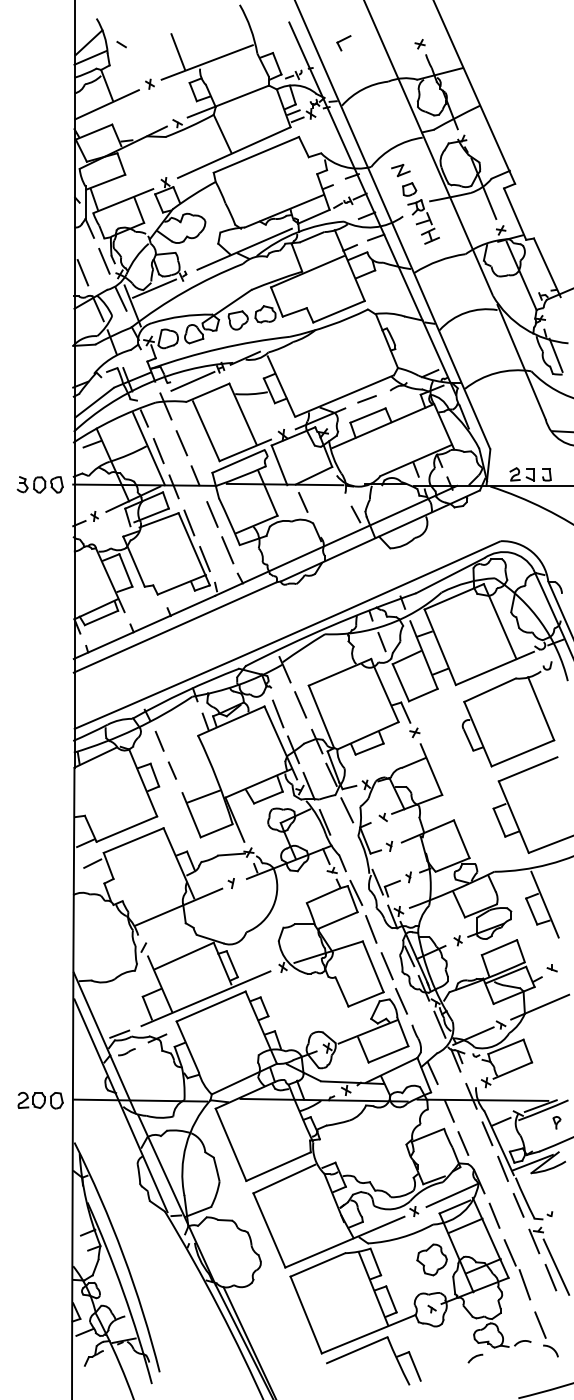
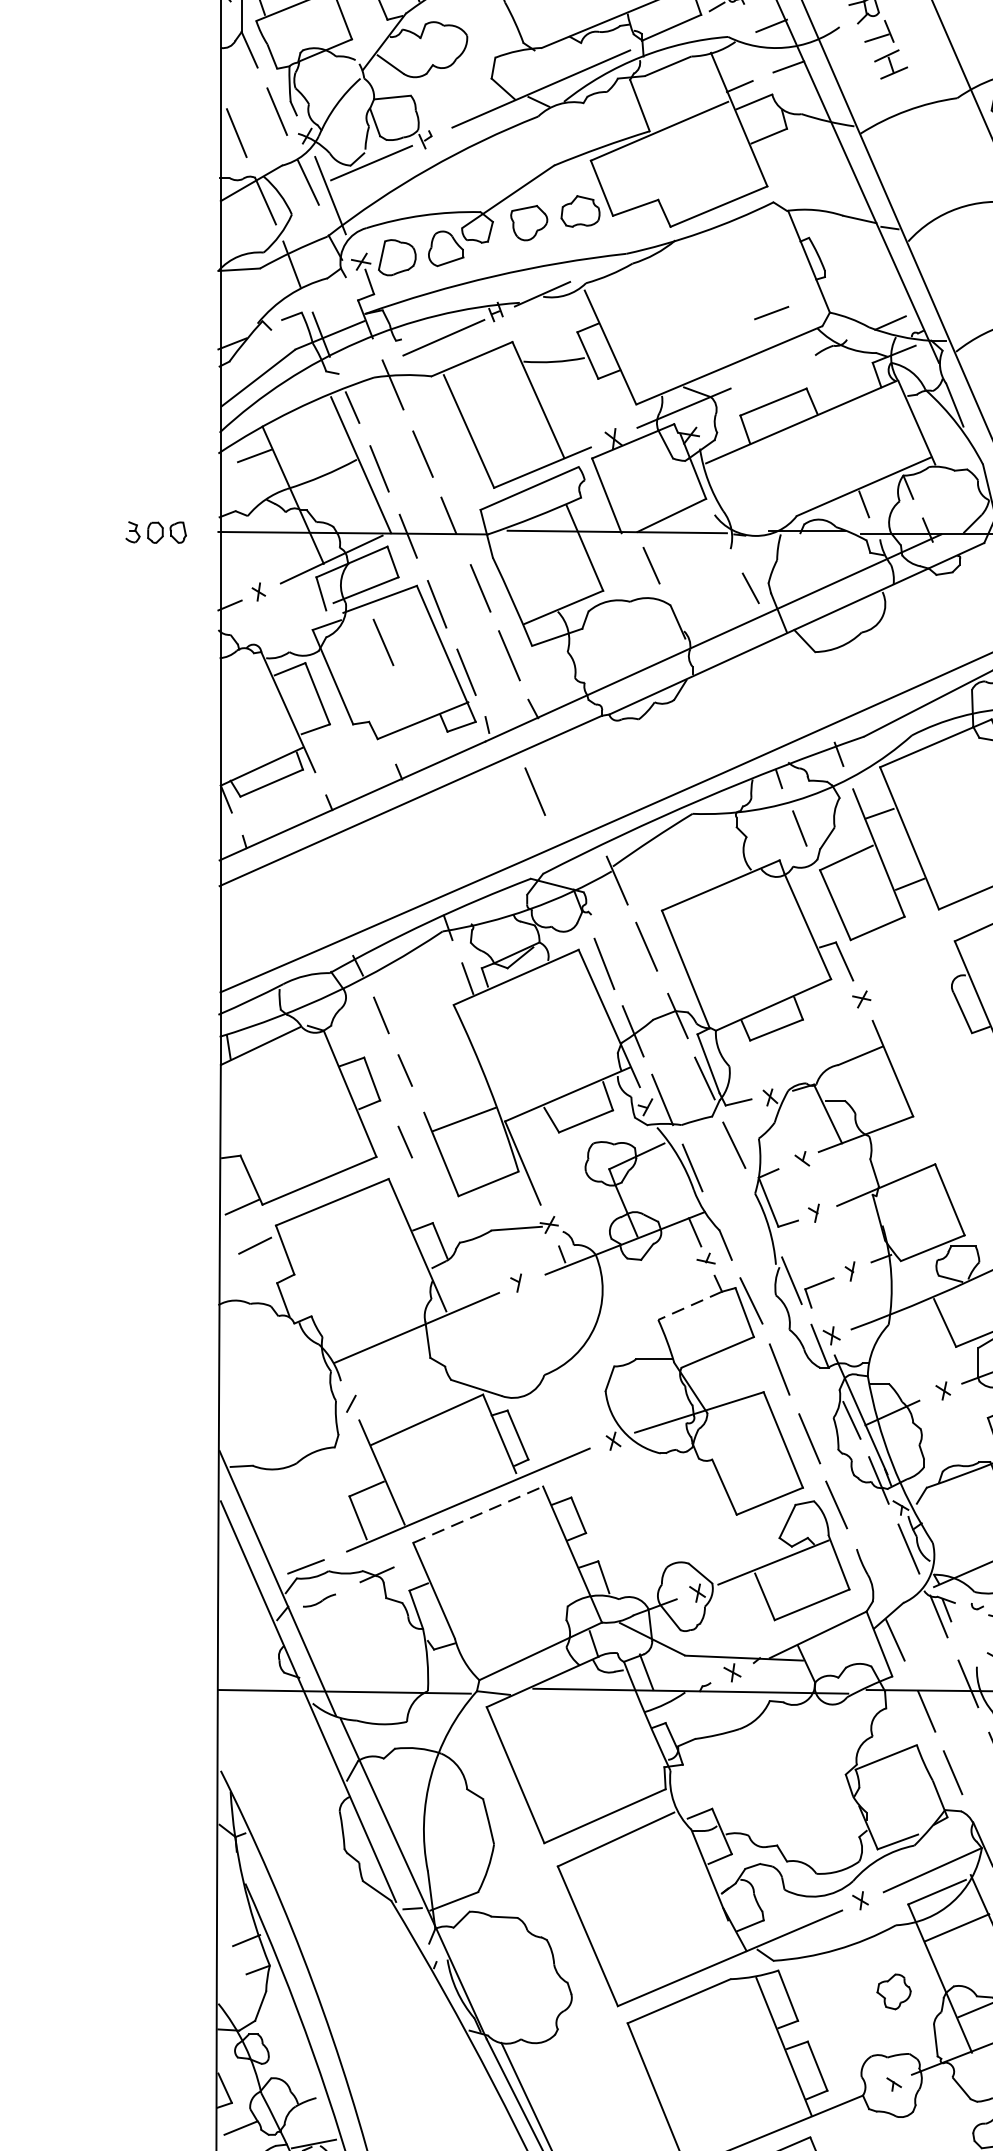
line: (366, 399) -> (770, 313), moved
part: (39, 484) -> (154, 531), size x0.7
line: (160, 543) -> (382, 642), added
line: (241, 622) -> (535, 791), added
line: (171, 808) -> (403, 1141), added
line: (323, 895) -> (689, 1305), solid -> dashed
line: (211, 1006) -> (478, 1514), solid -> dashed
part: (40, 1100) -> (156, 1691), removed
part: (431, 1259) -> (893, 1991), size x0.6

